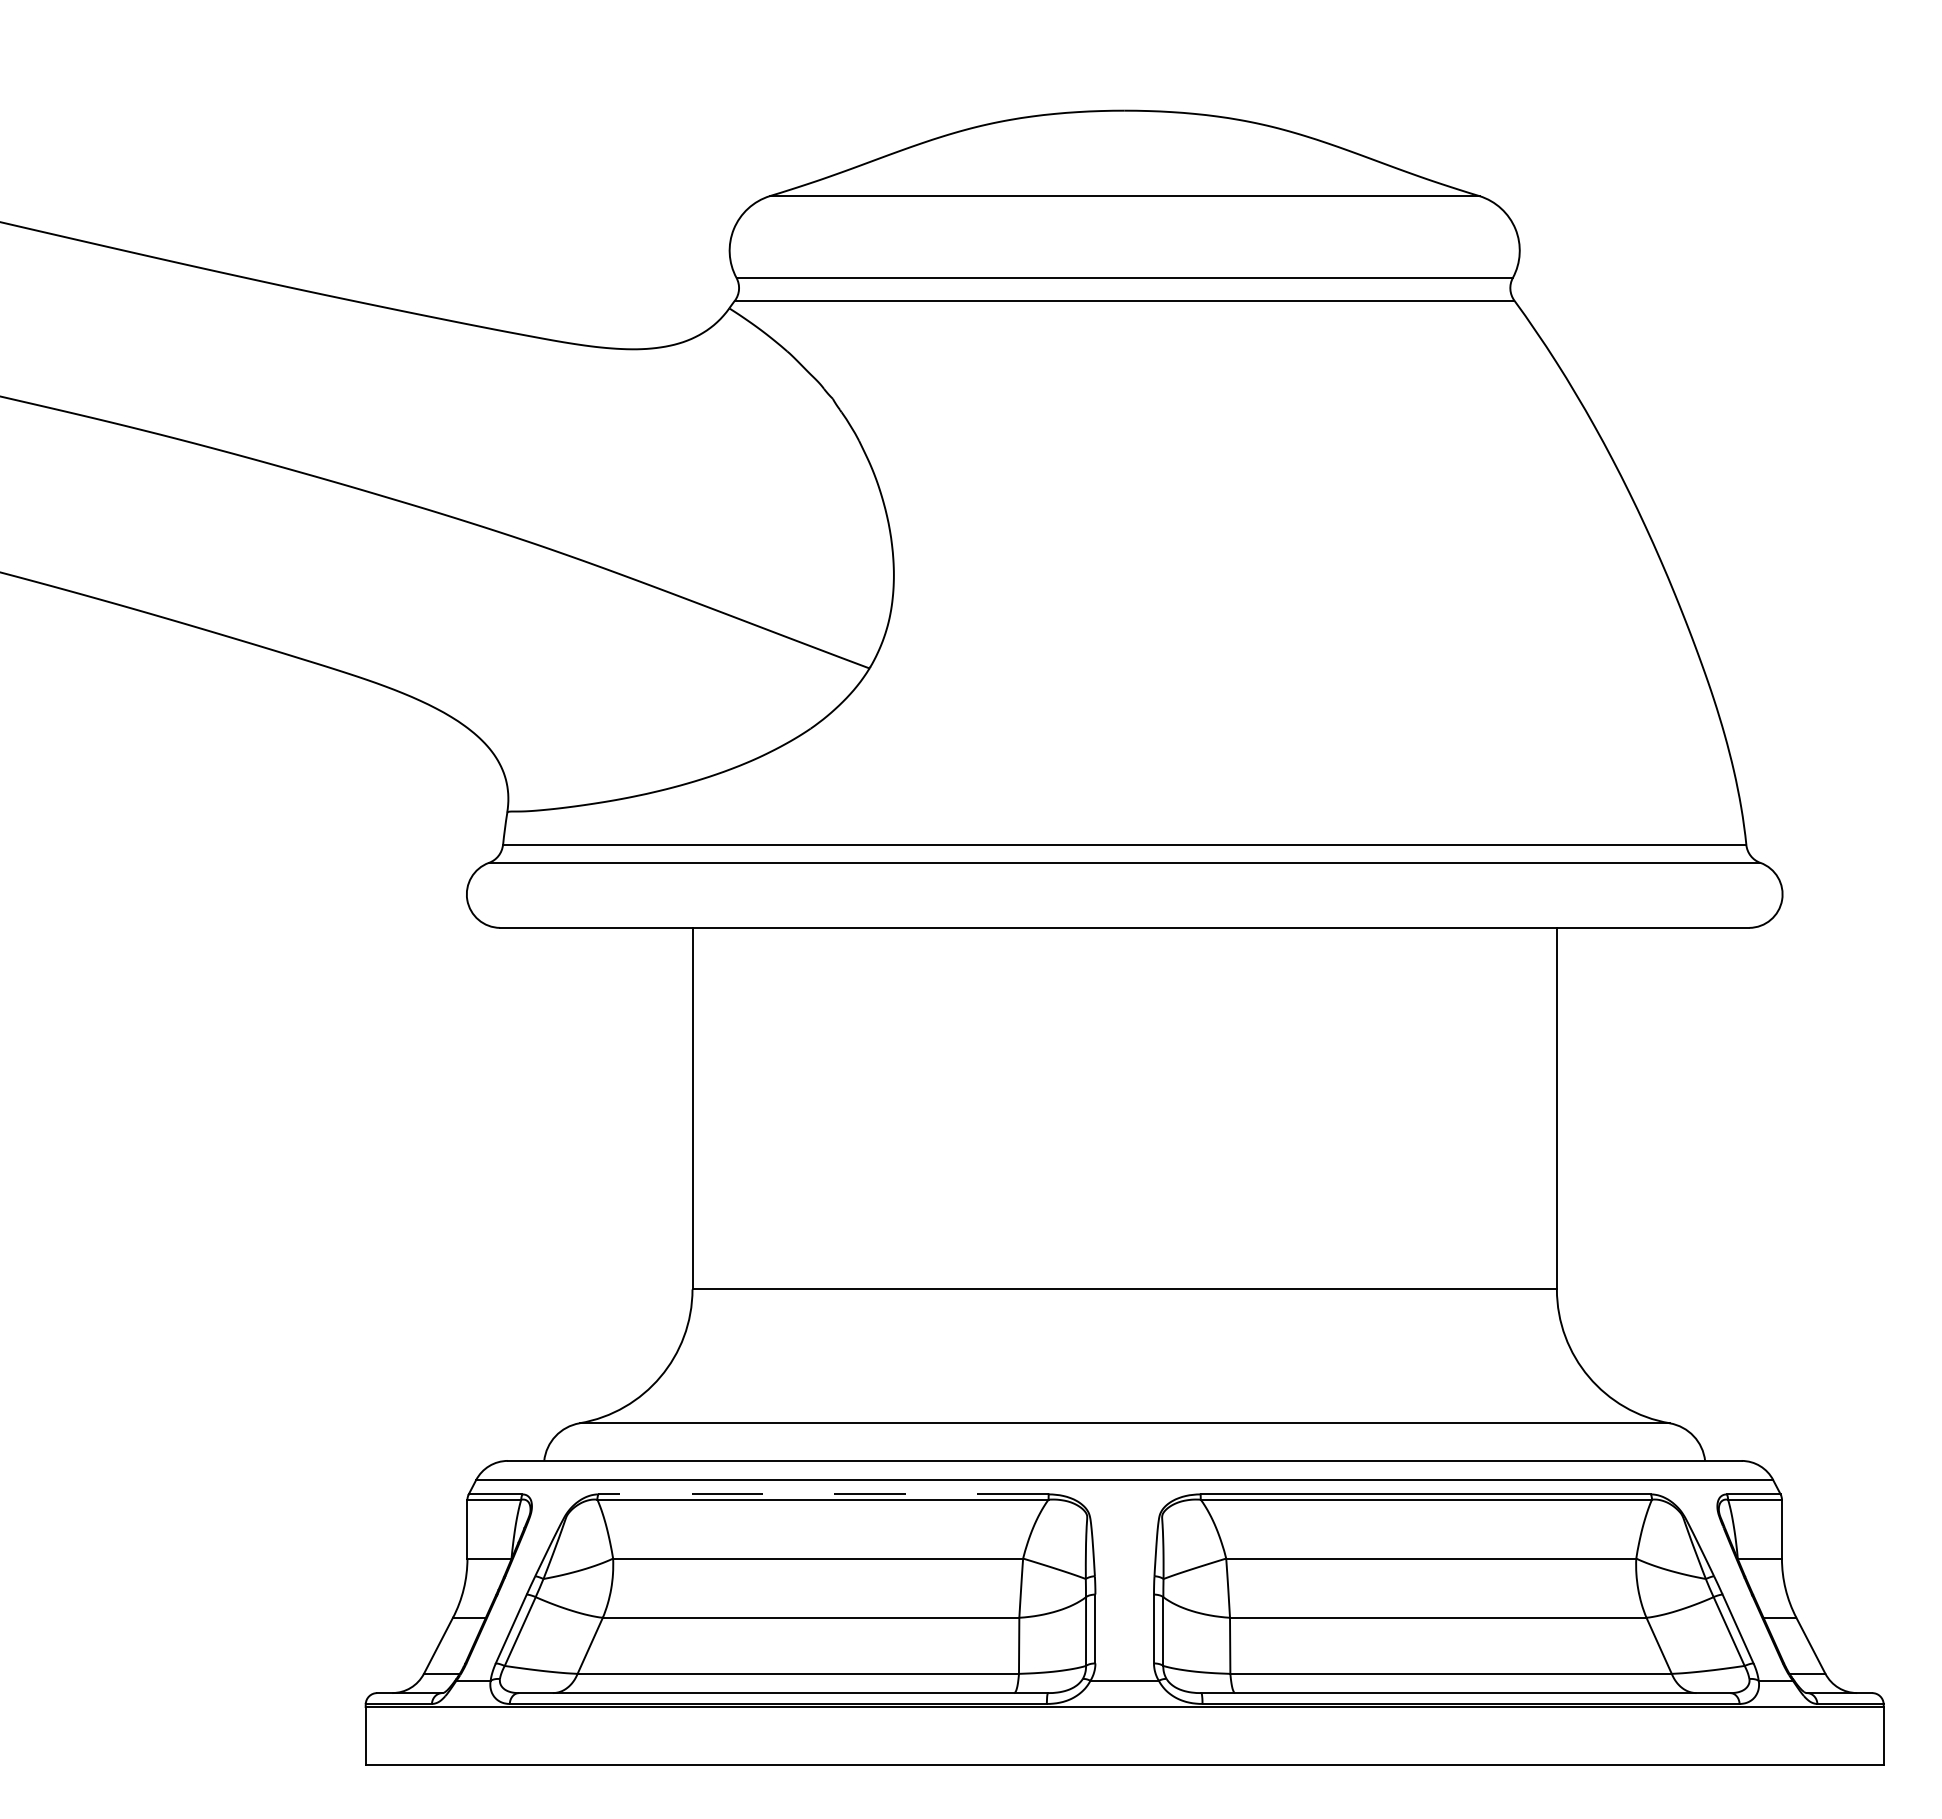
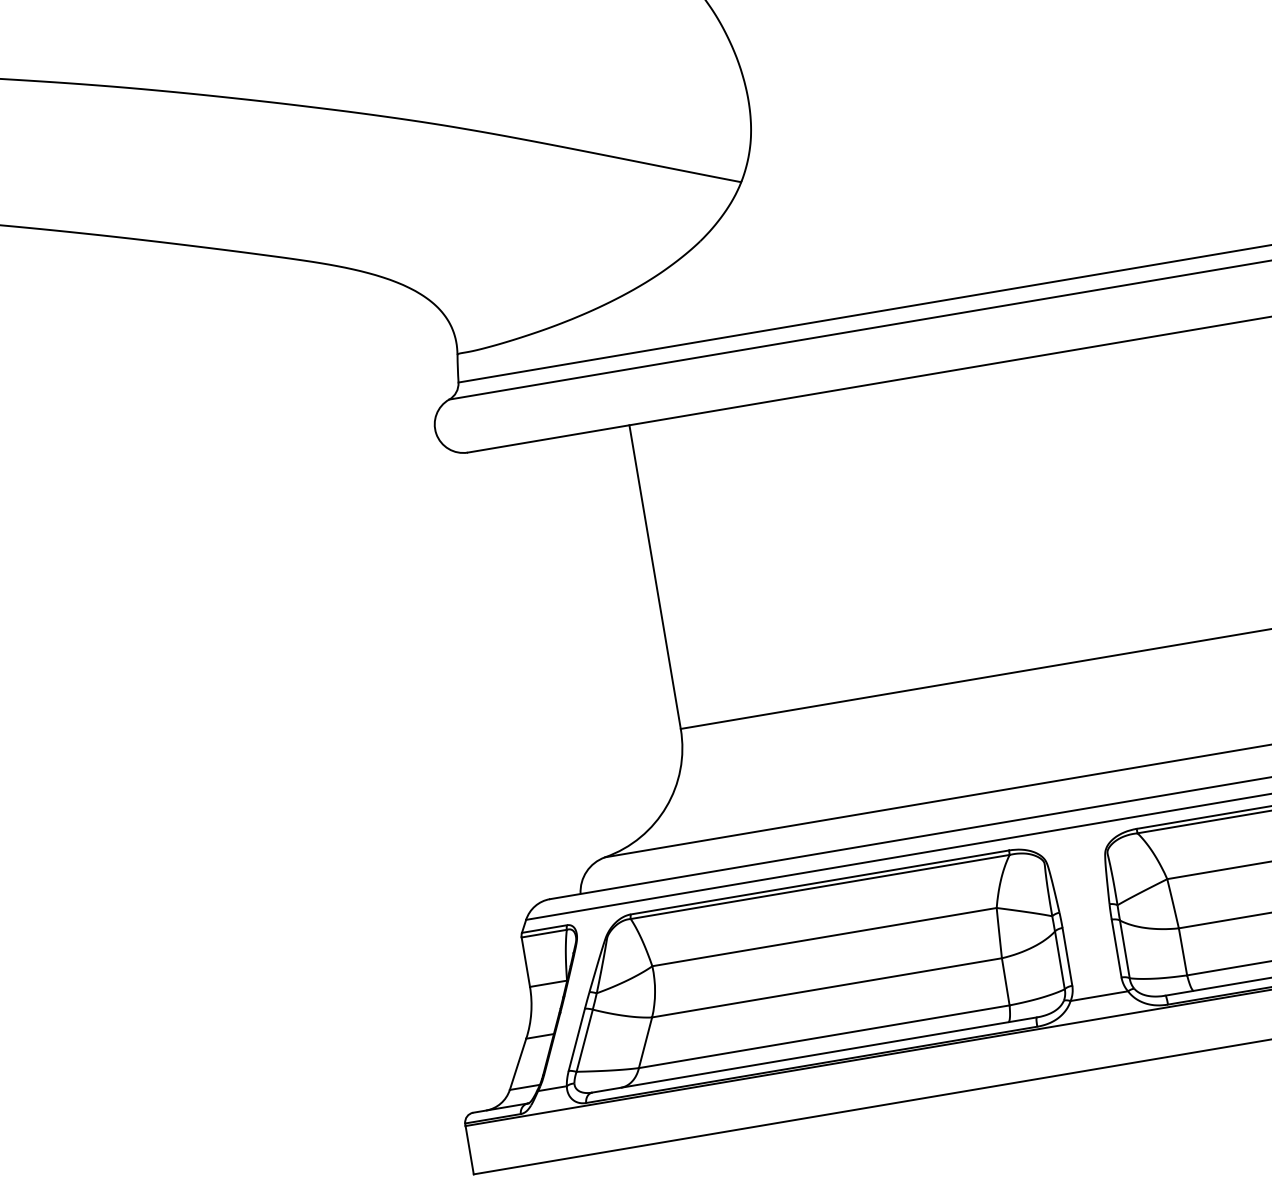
line: (823, 1494) -> (819, 882), dashed -> solid

